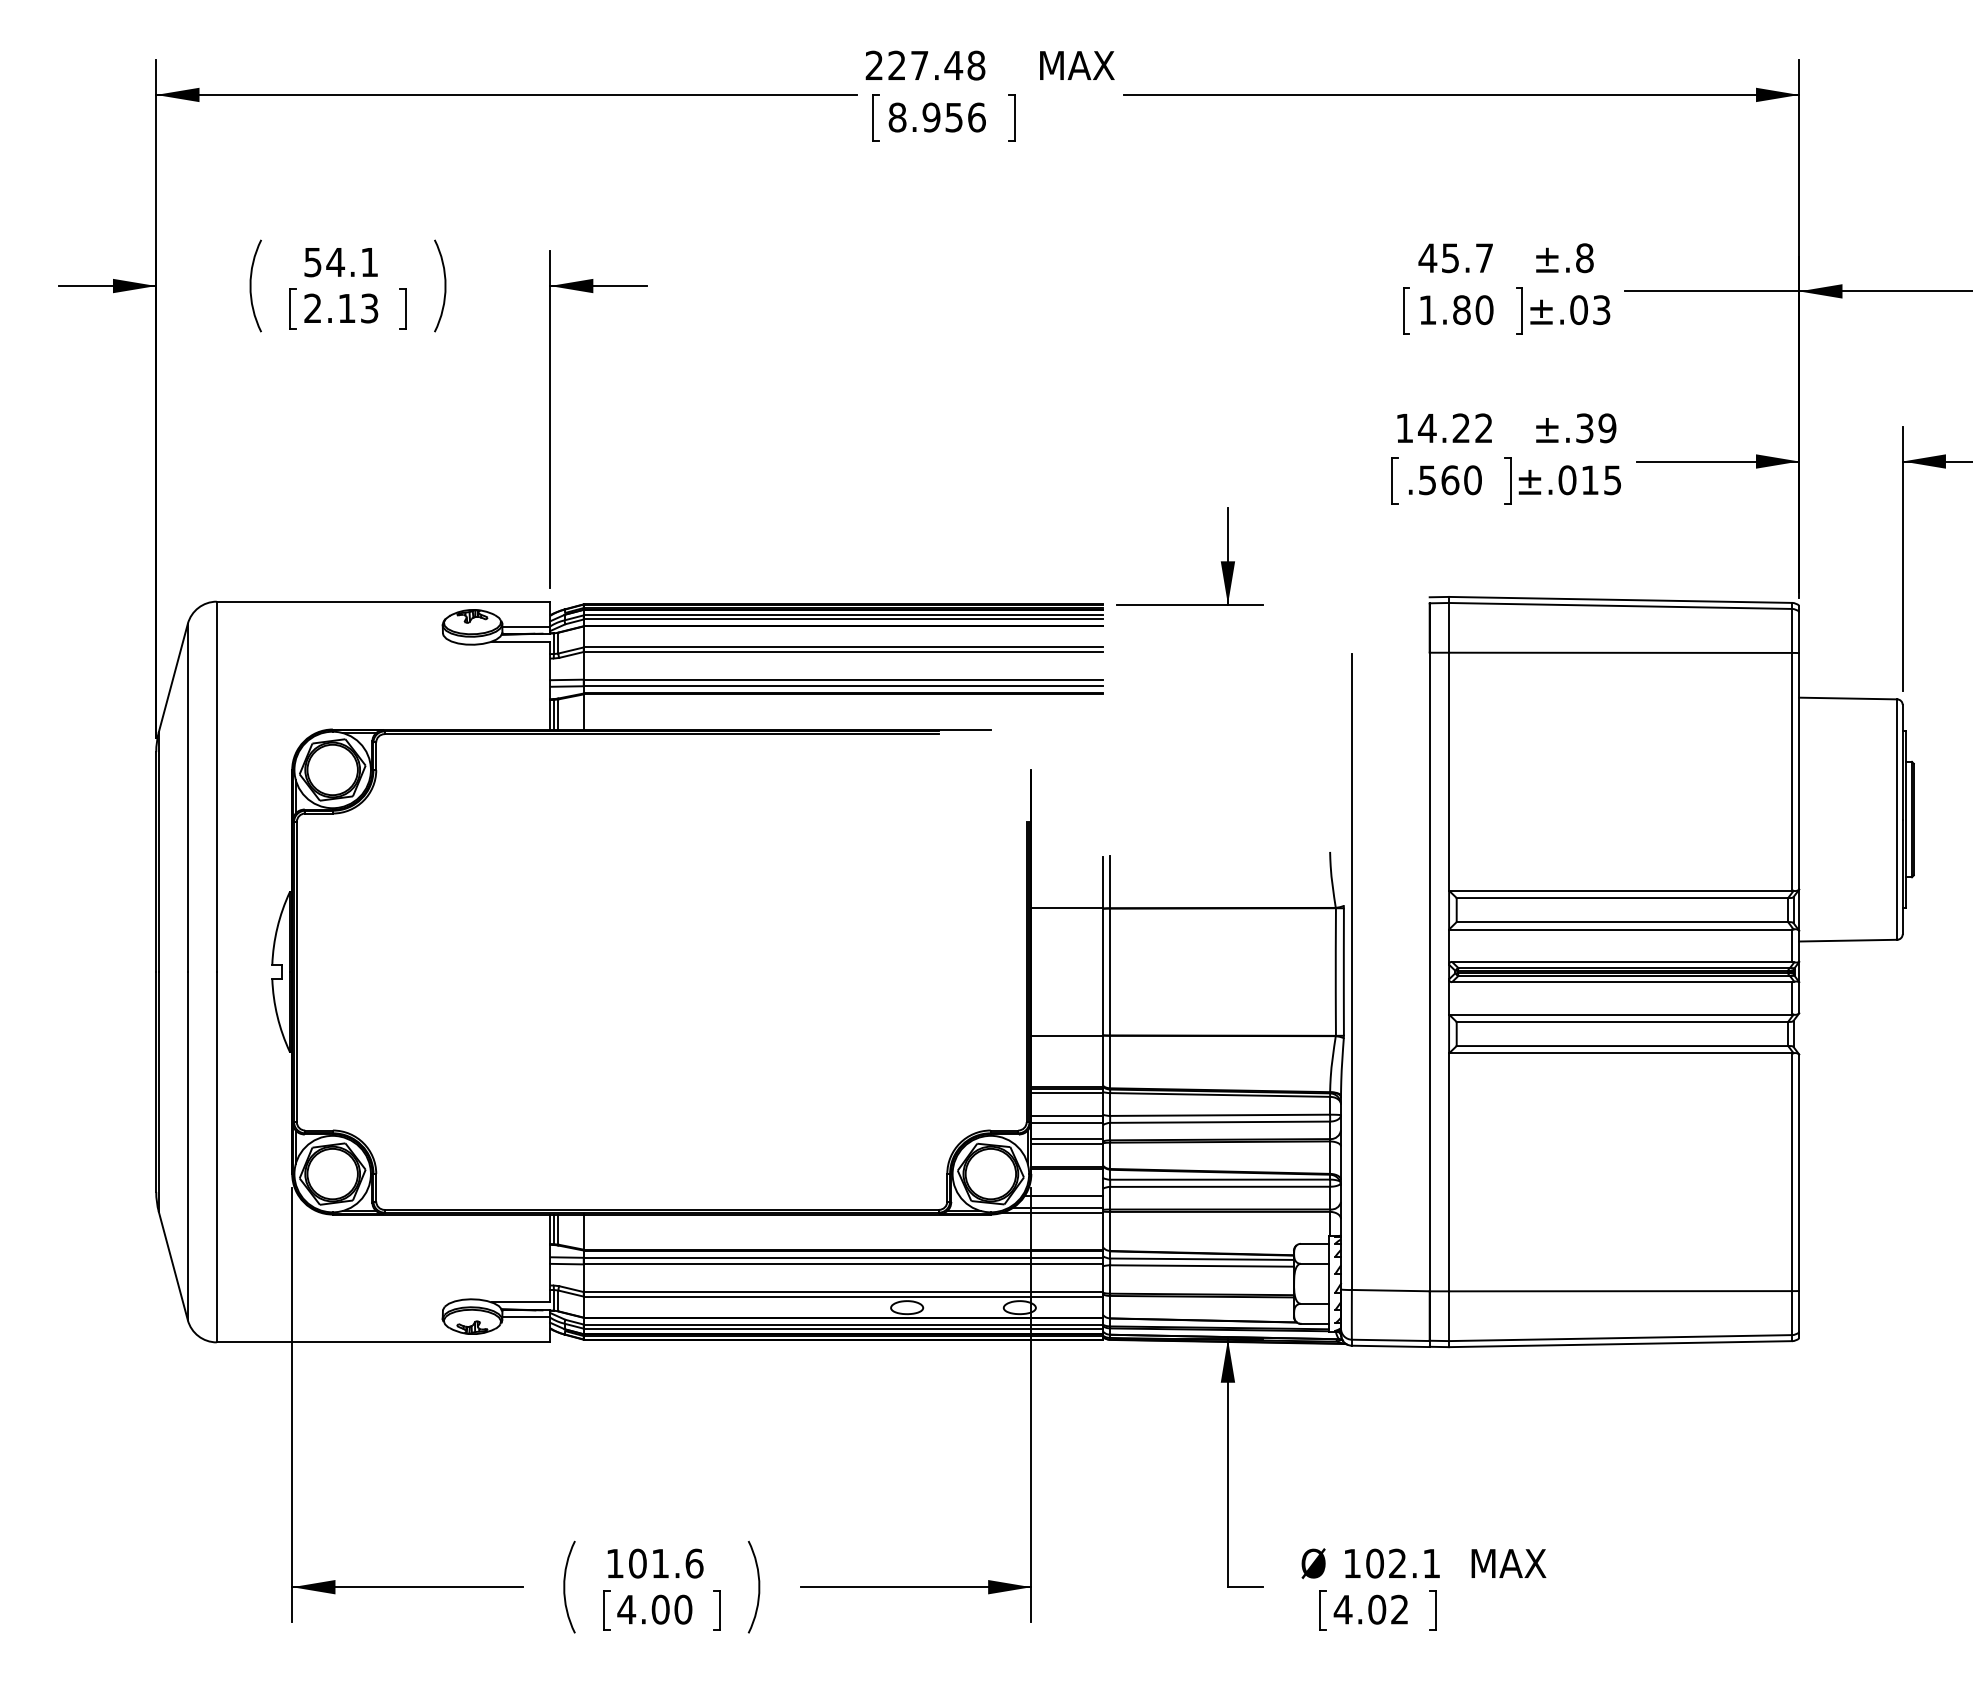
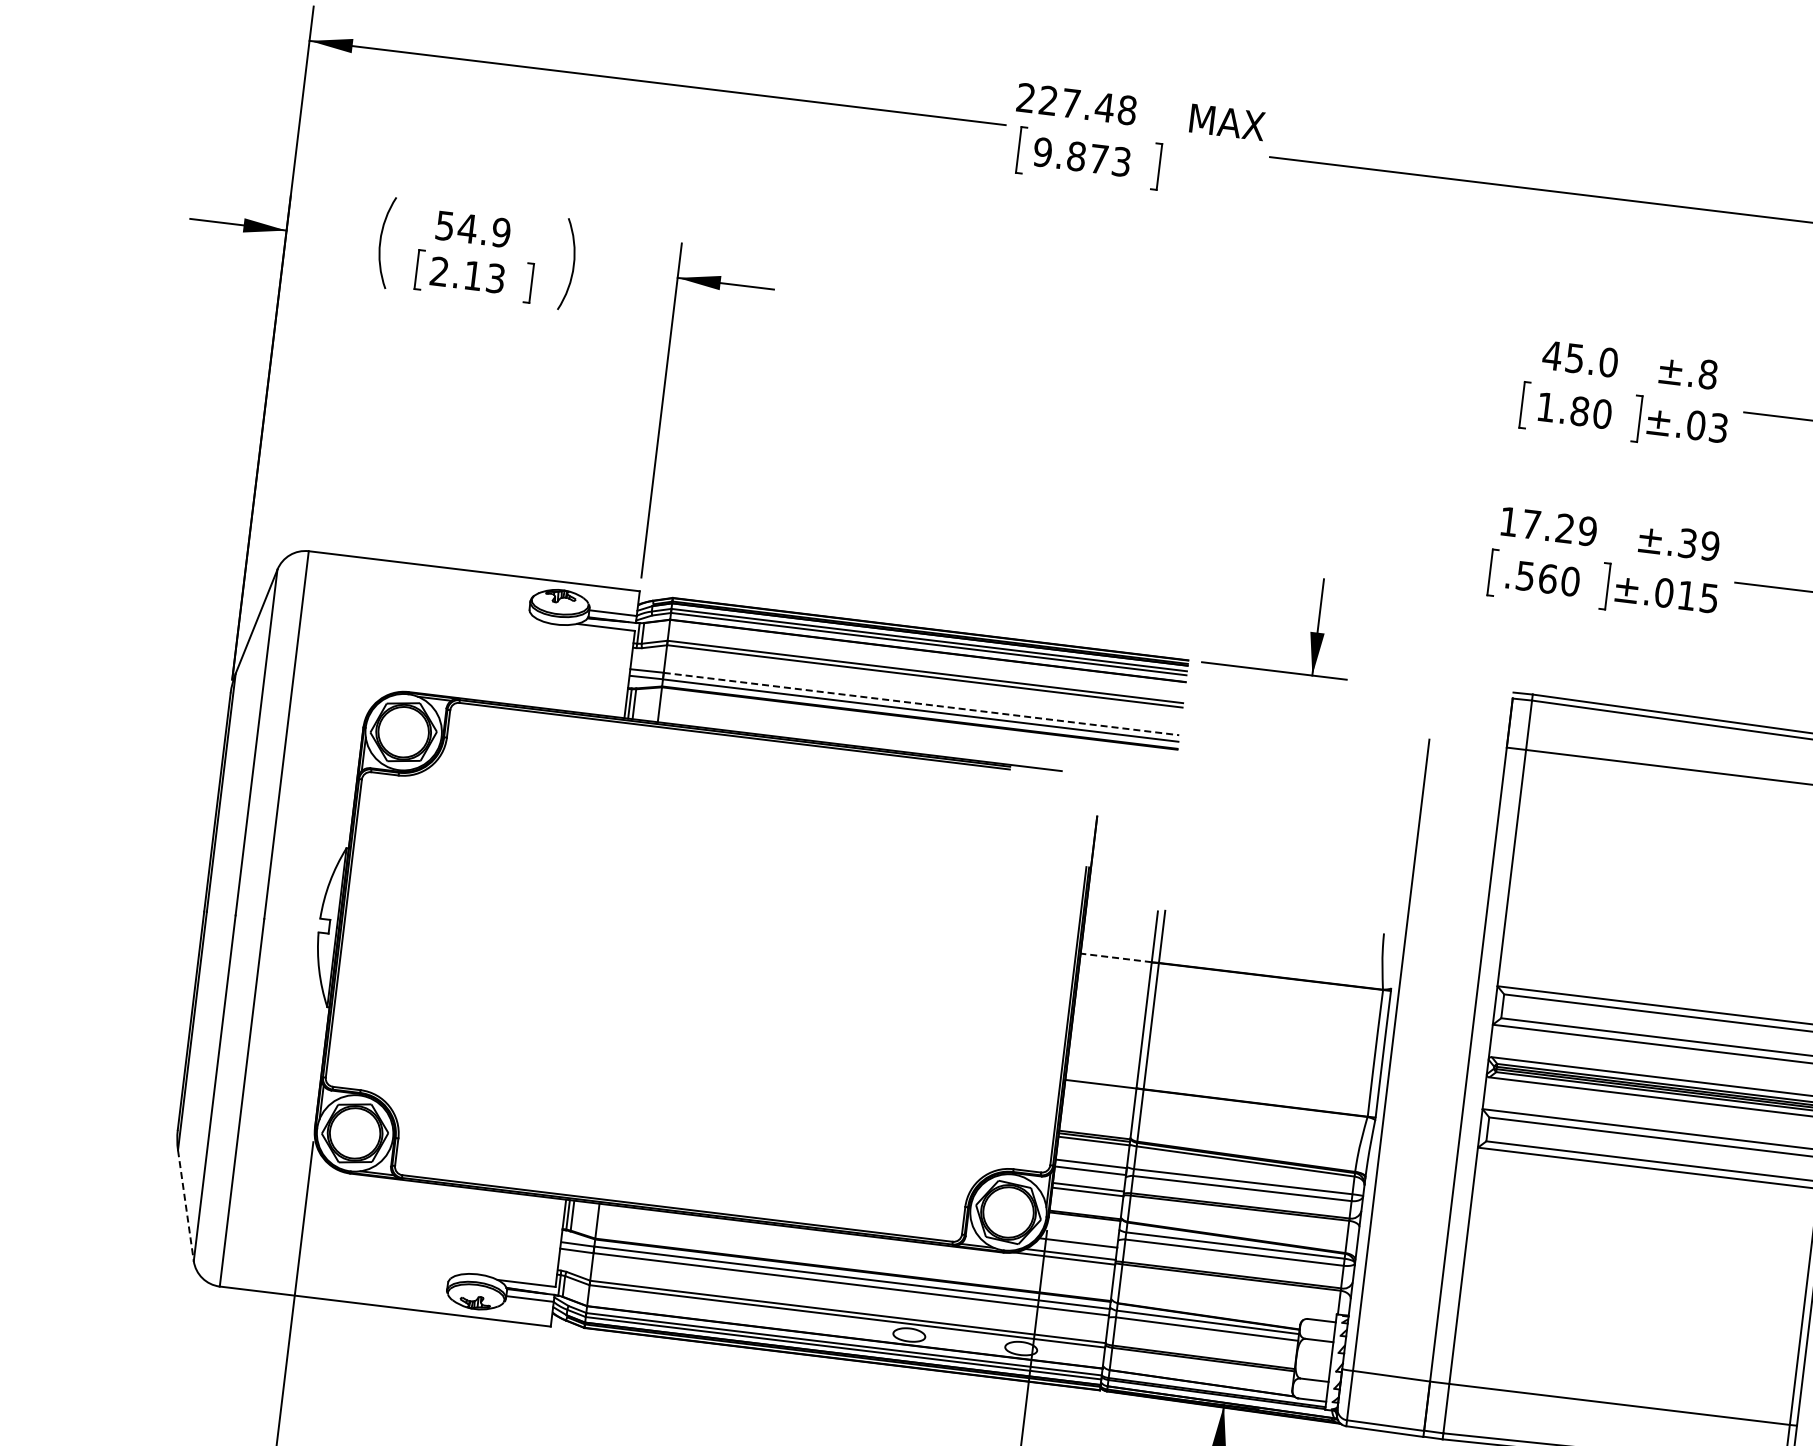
text: (936, 117) -> (1081, 157), 8.956 -> 9.873
text: (1484, 258) -> (1608, 362), 45.7 -> 45.0
text: (369, 262) -> (501, 232), 54.1 -> 54.9
text: (1455, 428) -> (1559, 528), 14.22 -> 17.29
line: (843, 679) -> (921, 703), solid -> dashed
line: (1067, 908) -> (1116, 958), solid -> dashed
line: (173, 1266) -> (185, 1206), solid -> dashed

